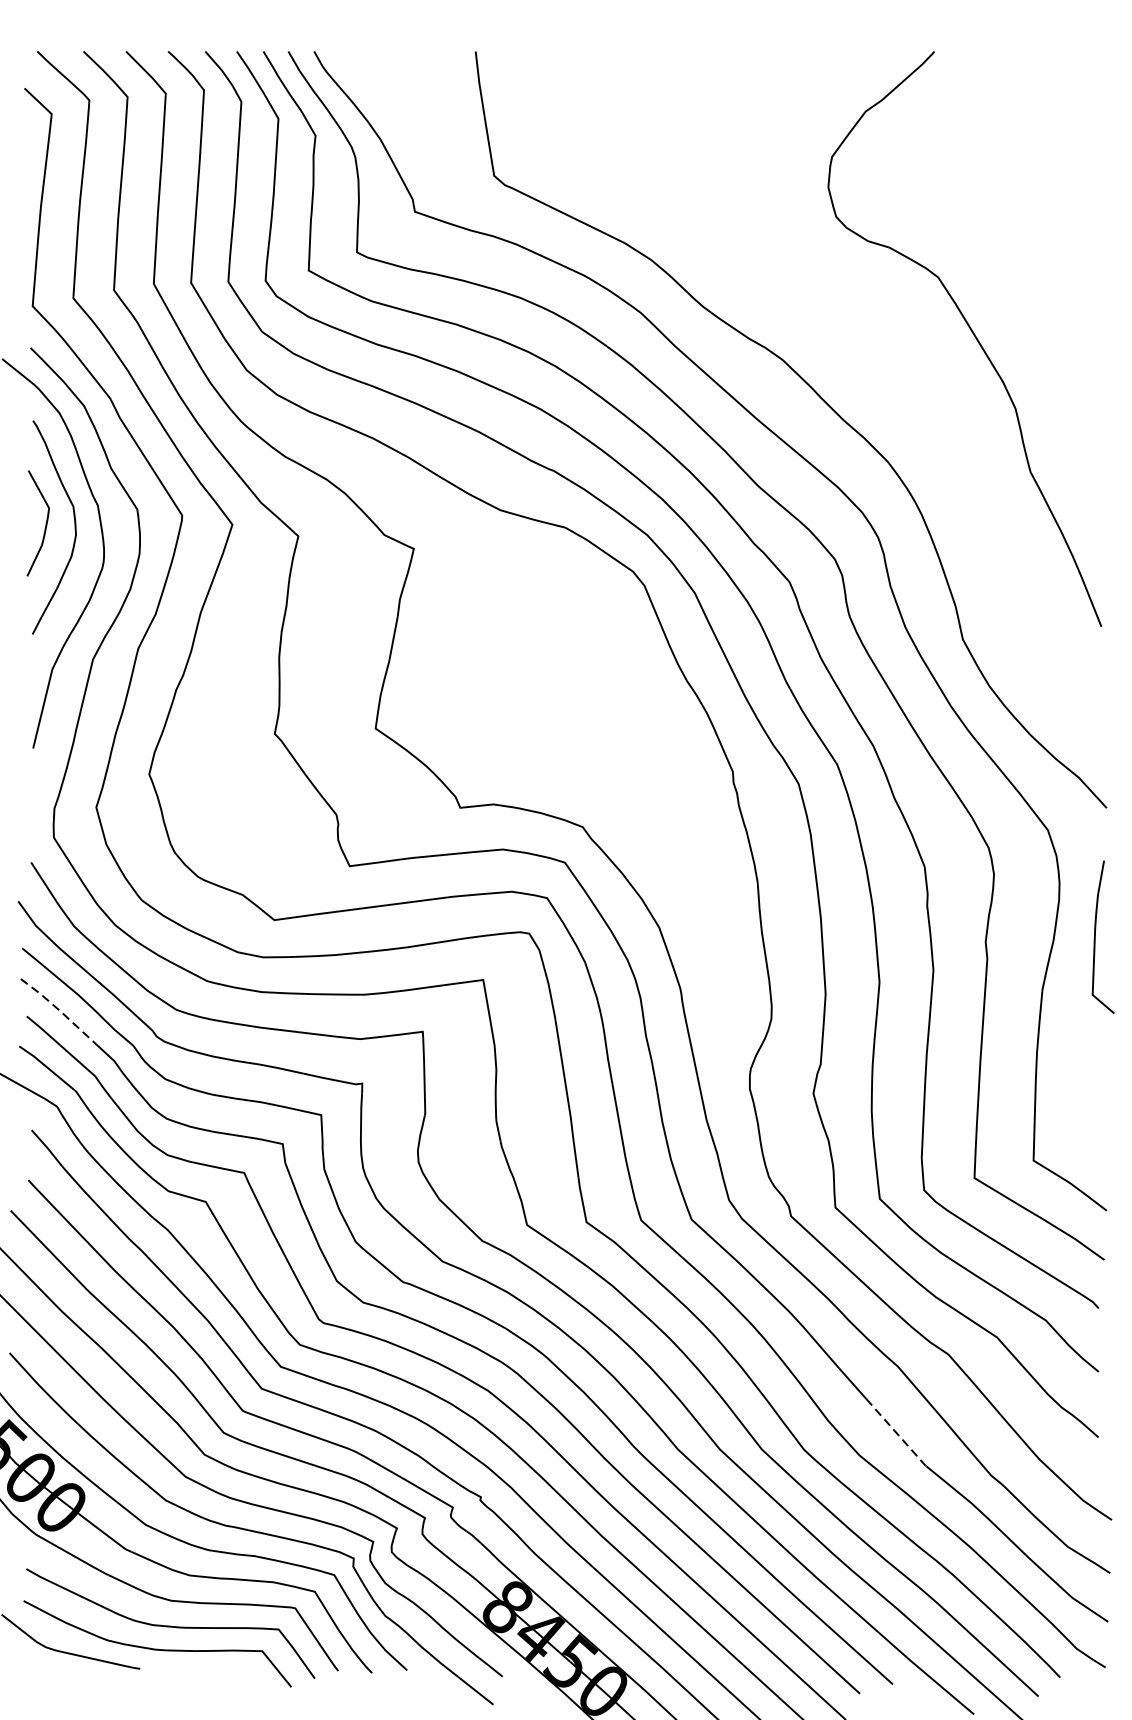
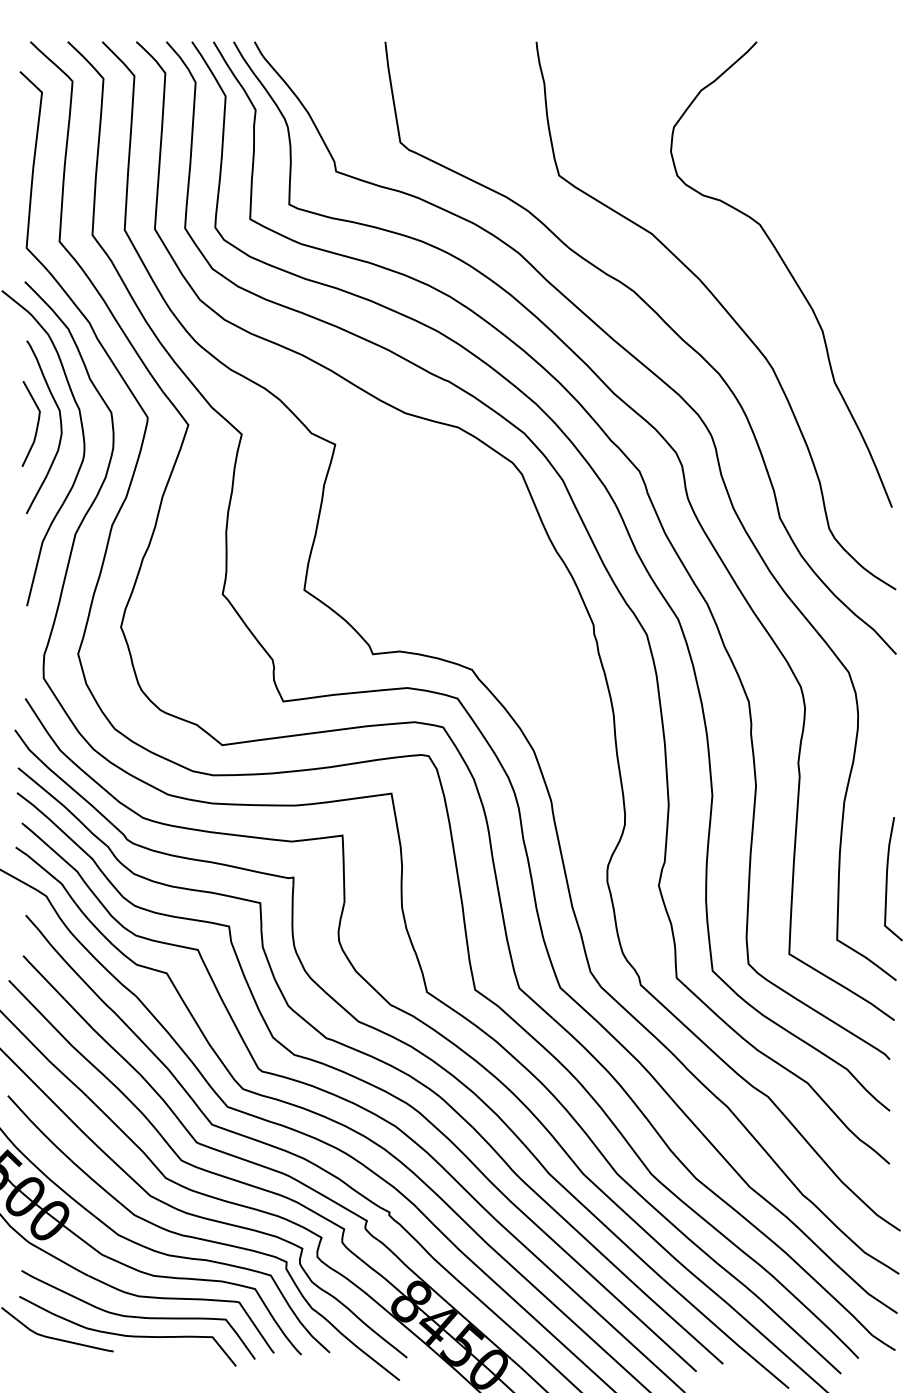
curve: (893, 382) -> (723, 309), added
curve: (1095, 937) -> (887, 879), moved
line: (59, 1010) -> (48, 818), dashed -> solid
line: (896, 1434) -> (726, 1161), dashed -> solid

